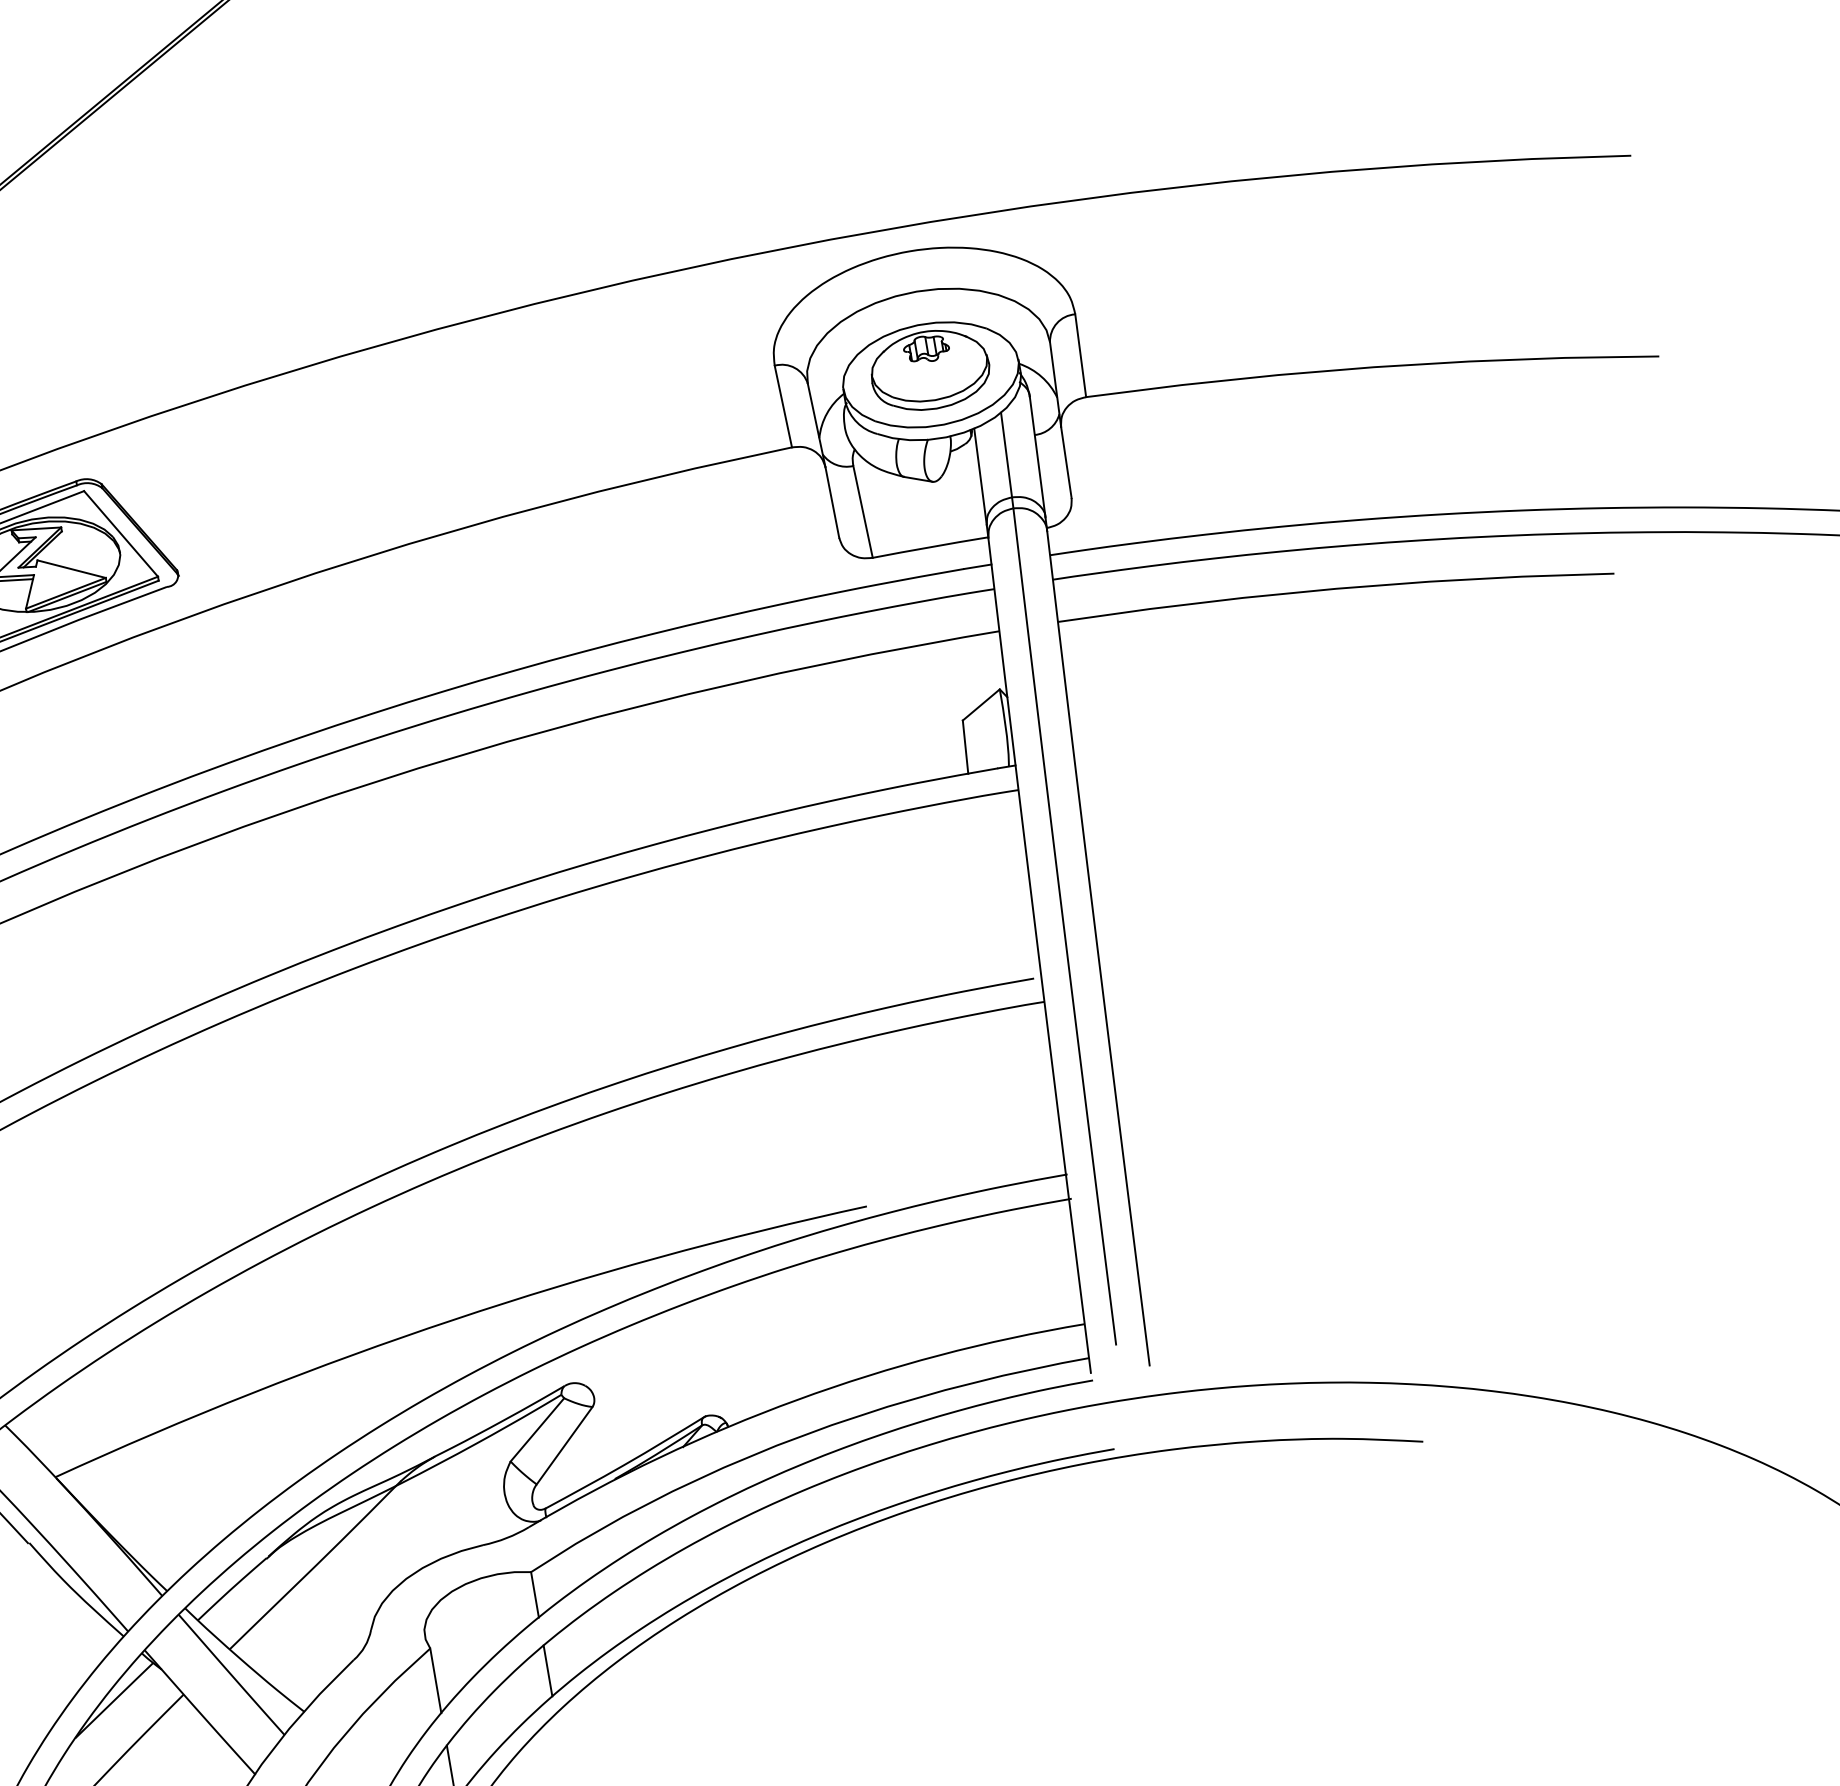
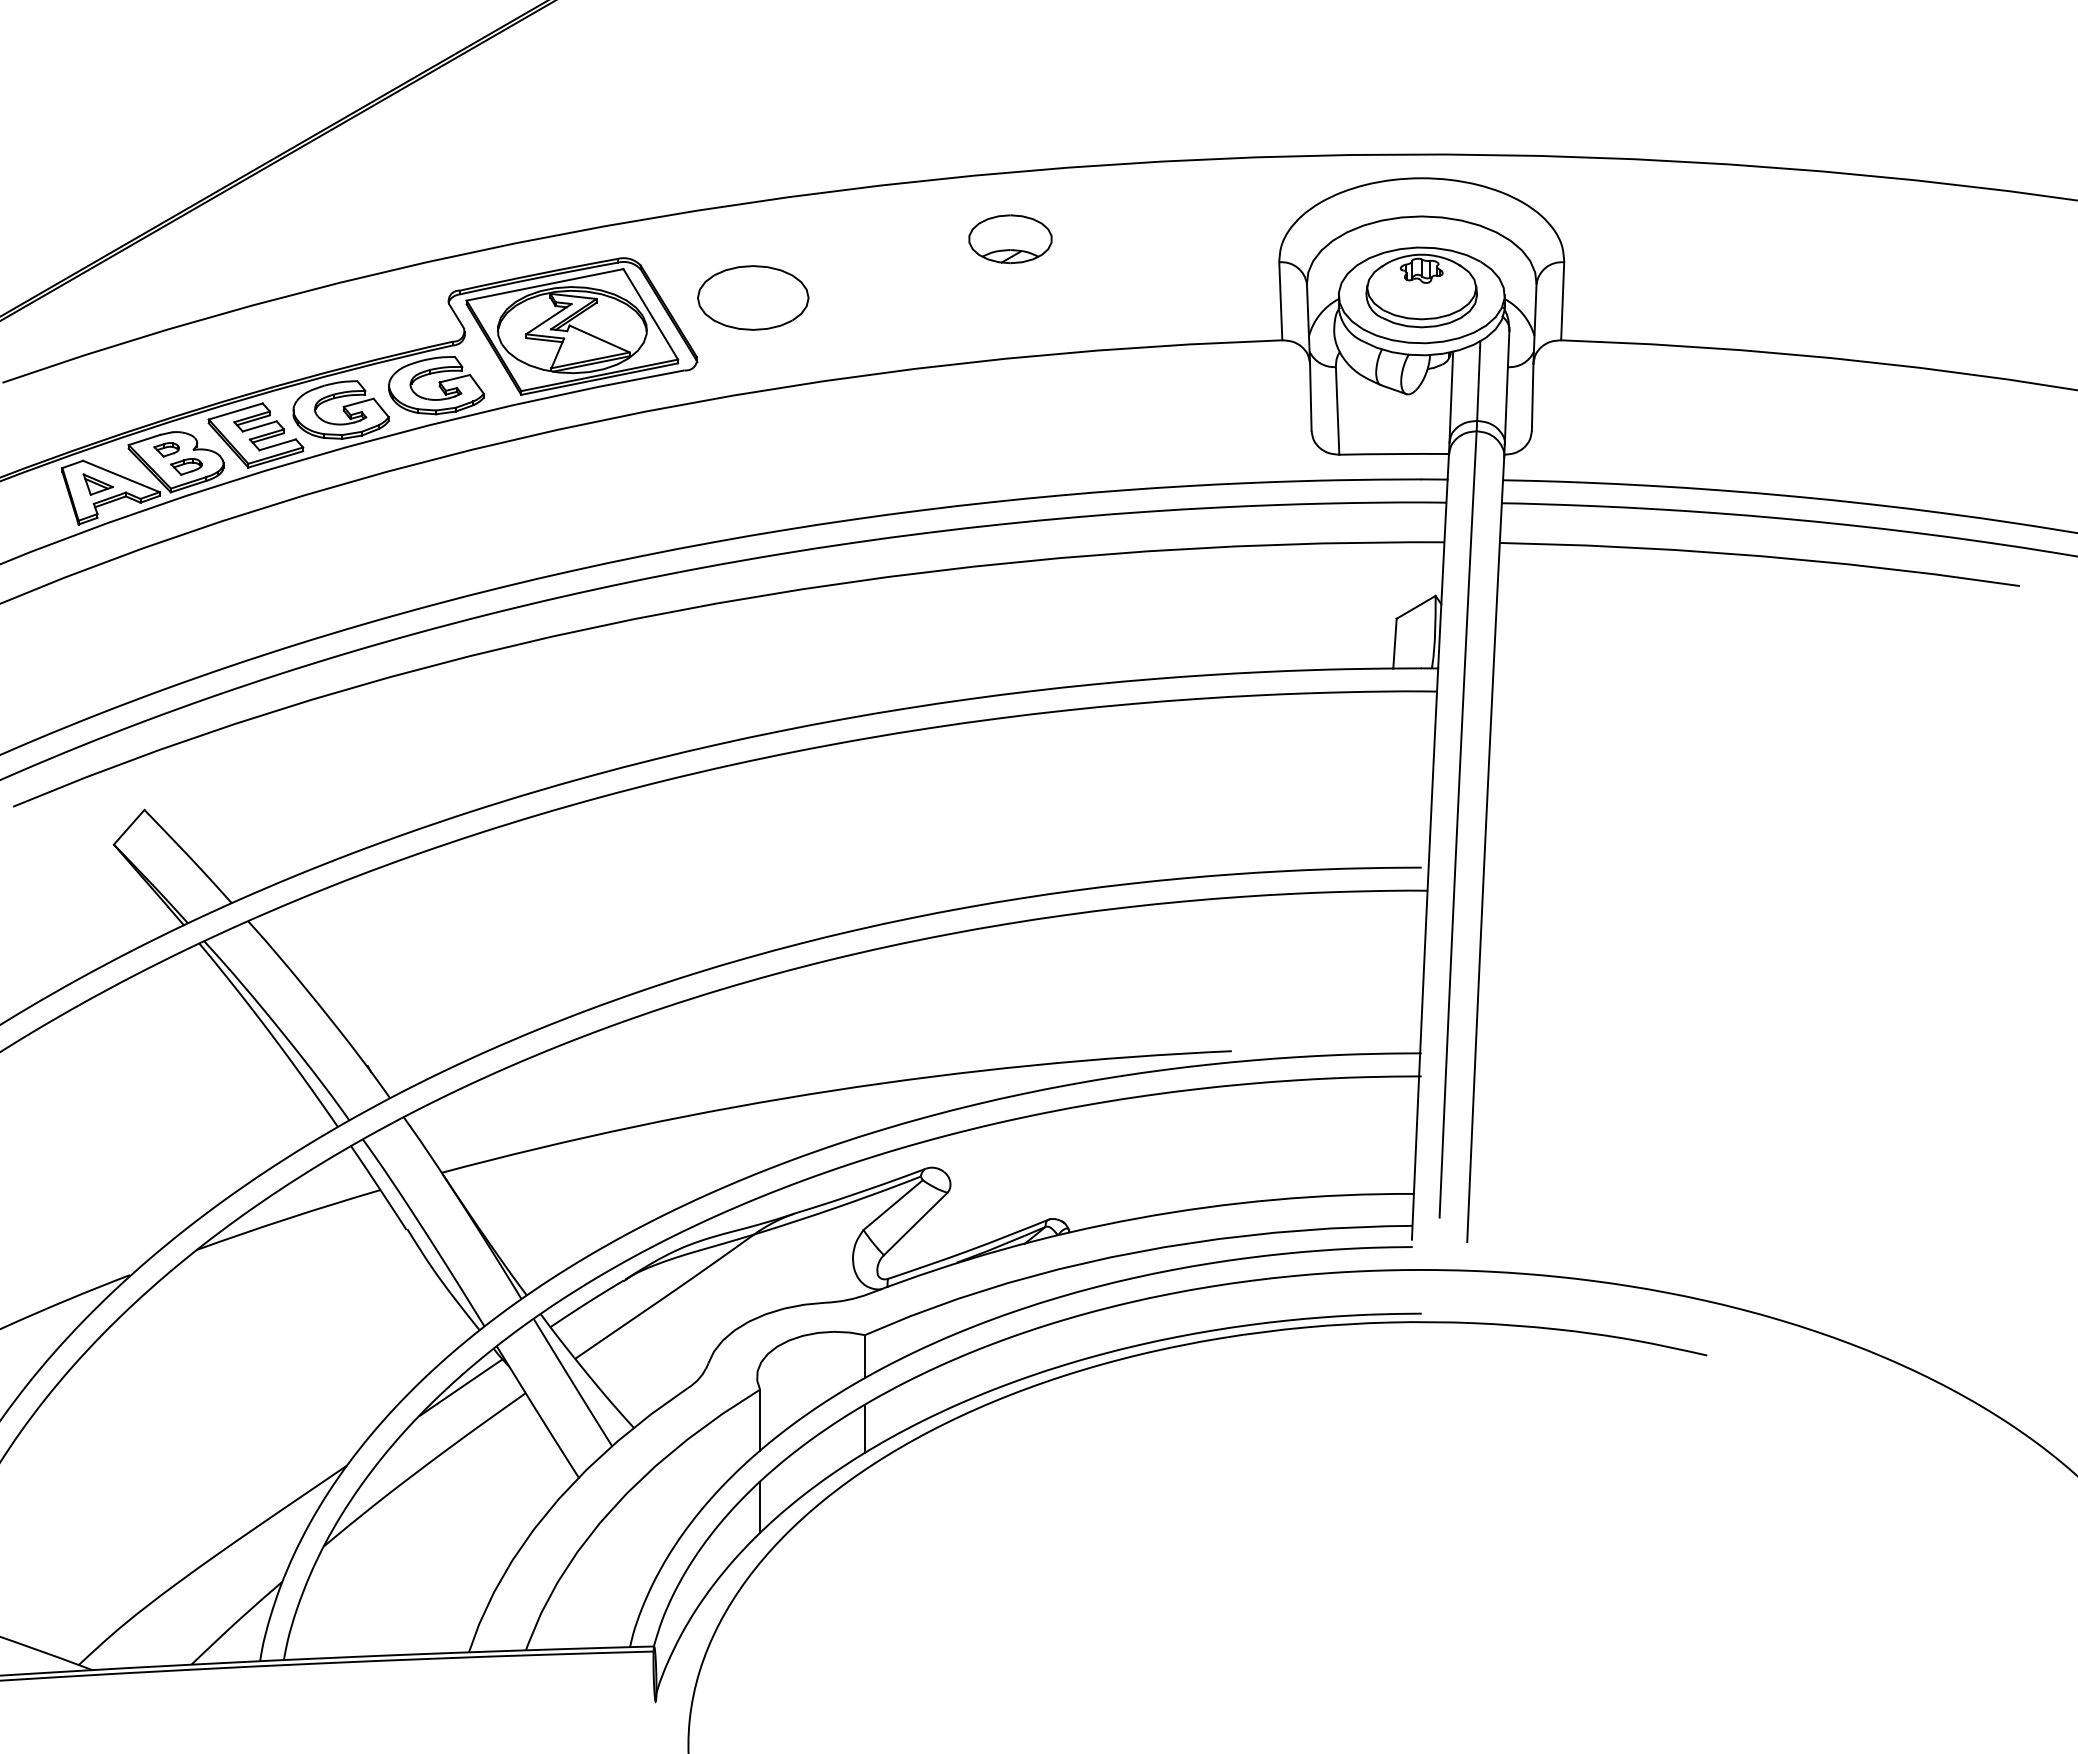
part: (487, 390) -> (1010, 239), added
part: (226, 497) -> (753, 297), added

